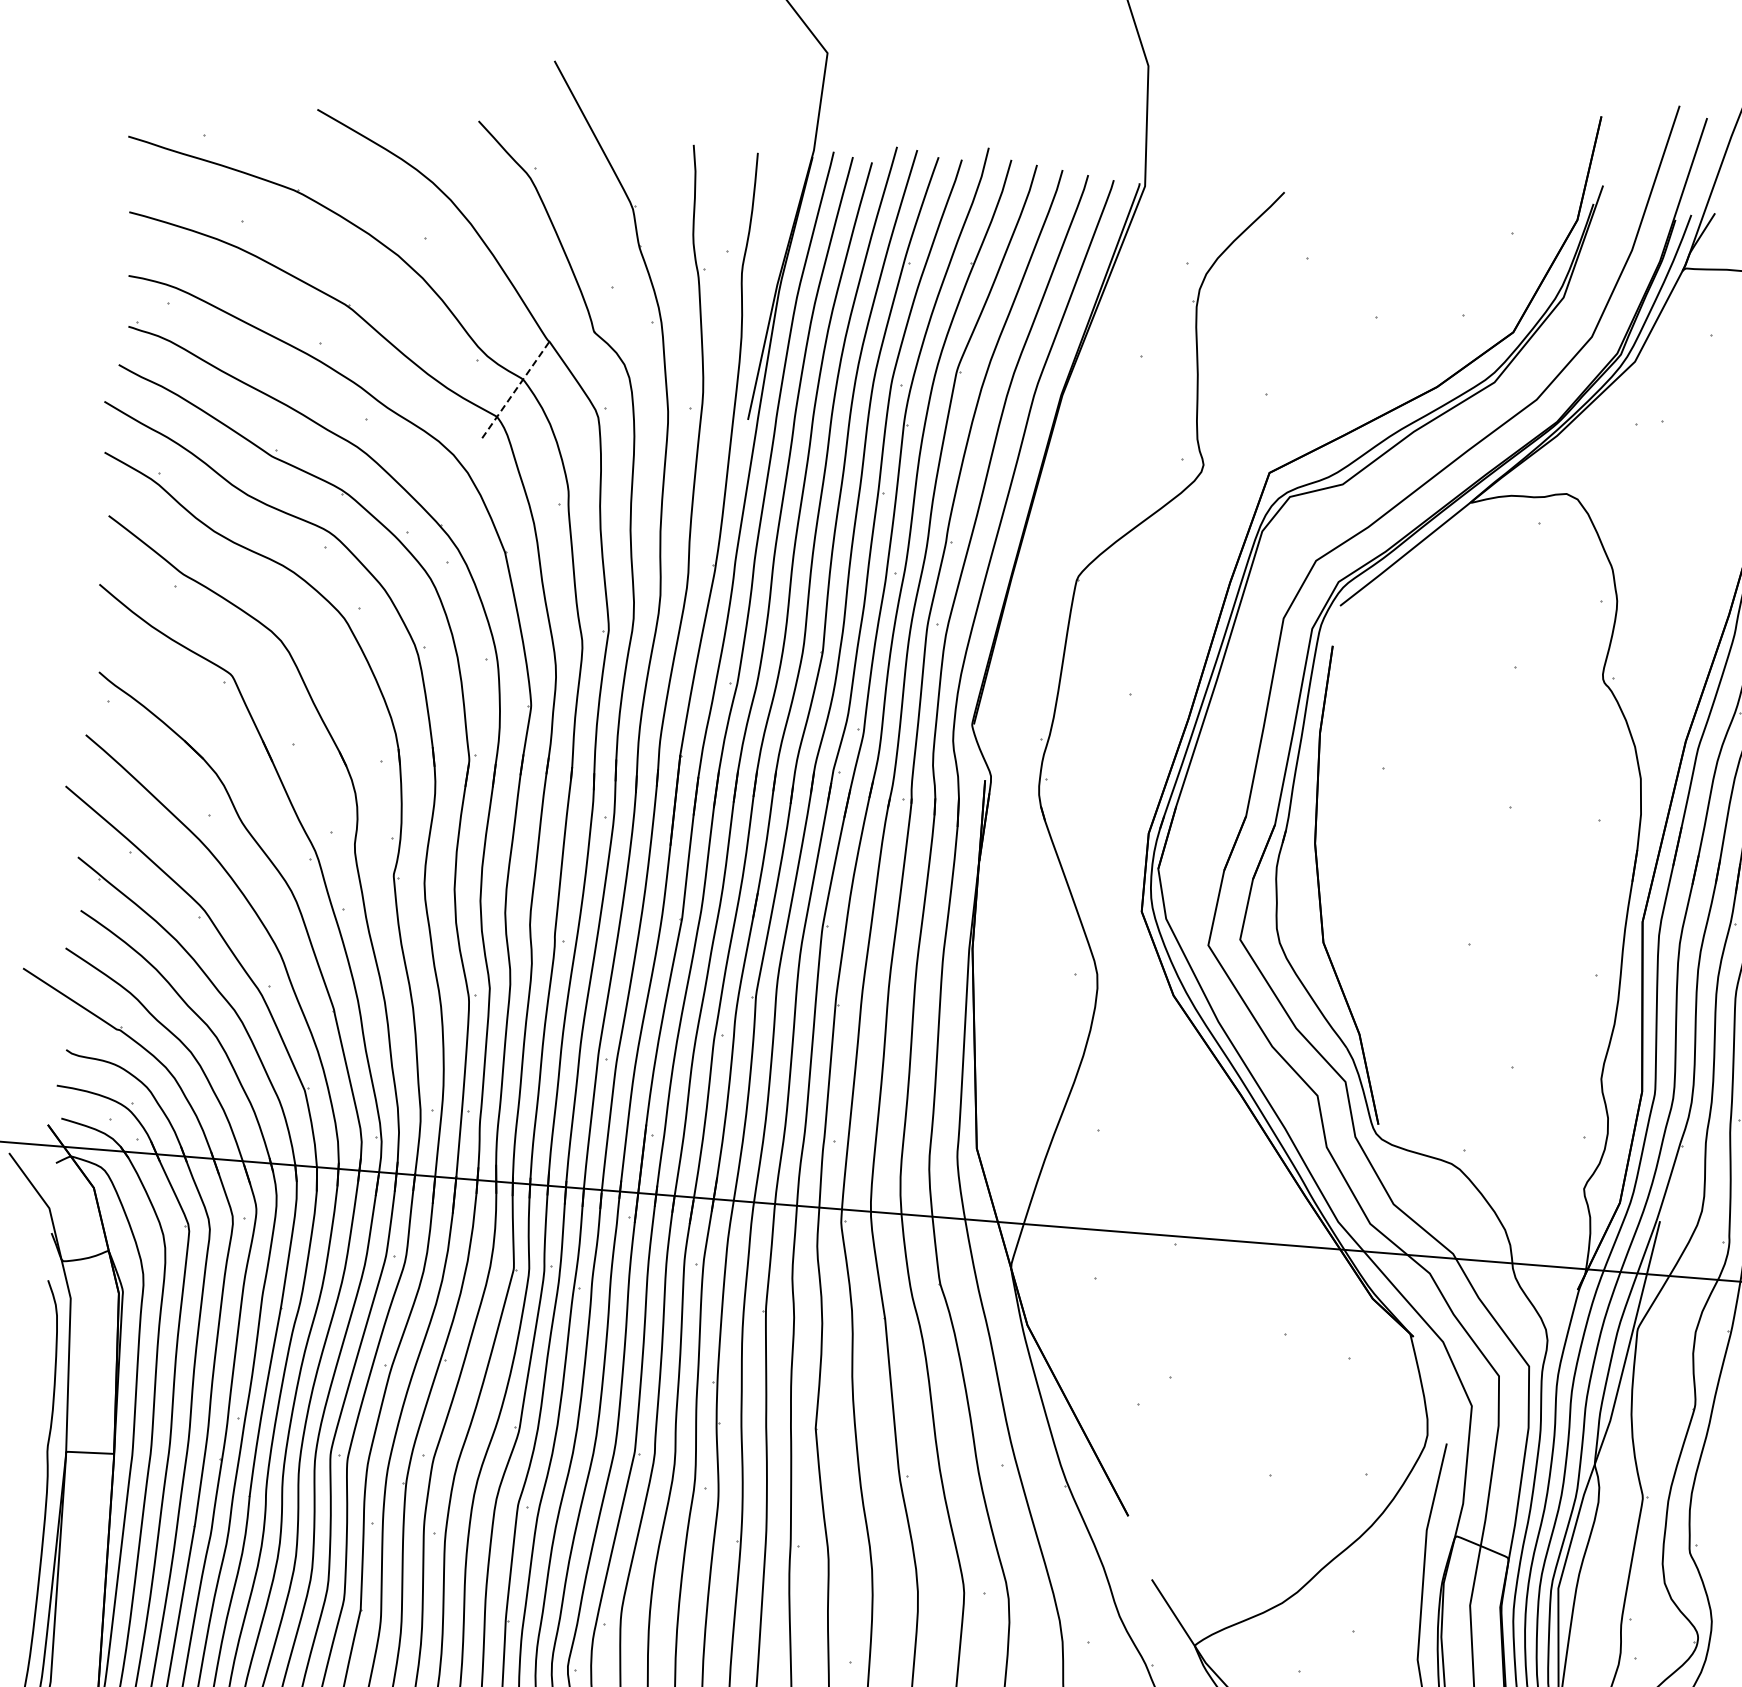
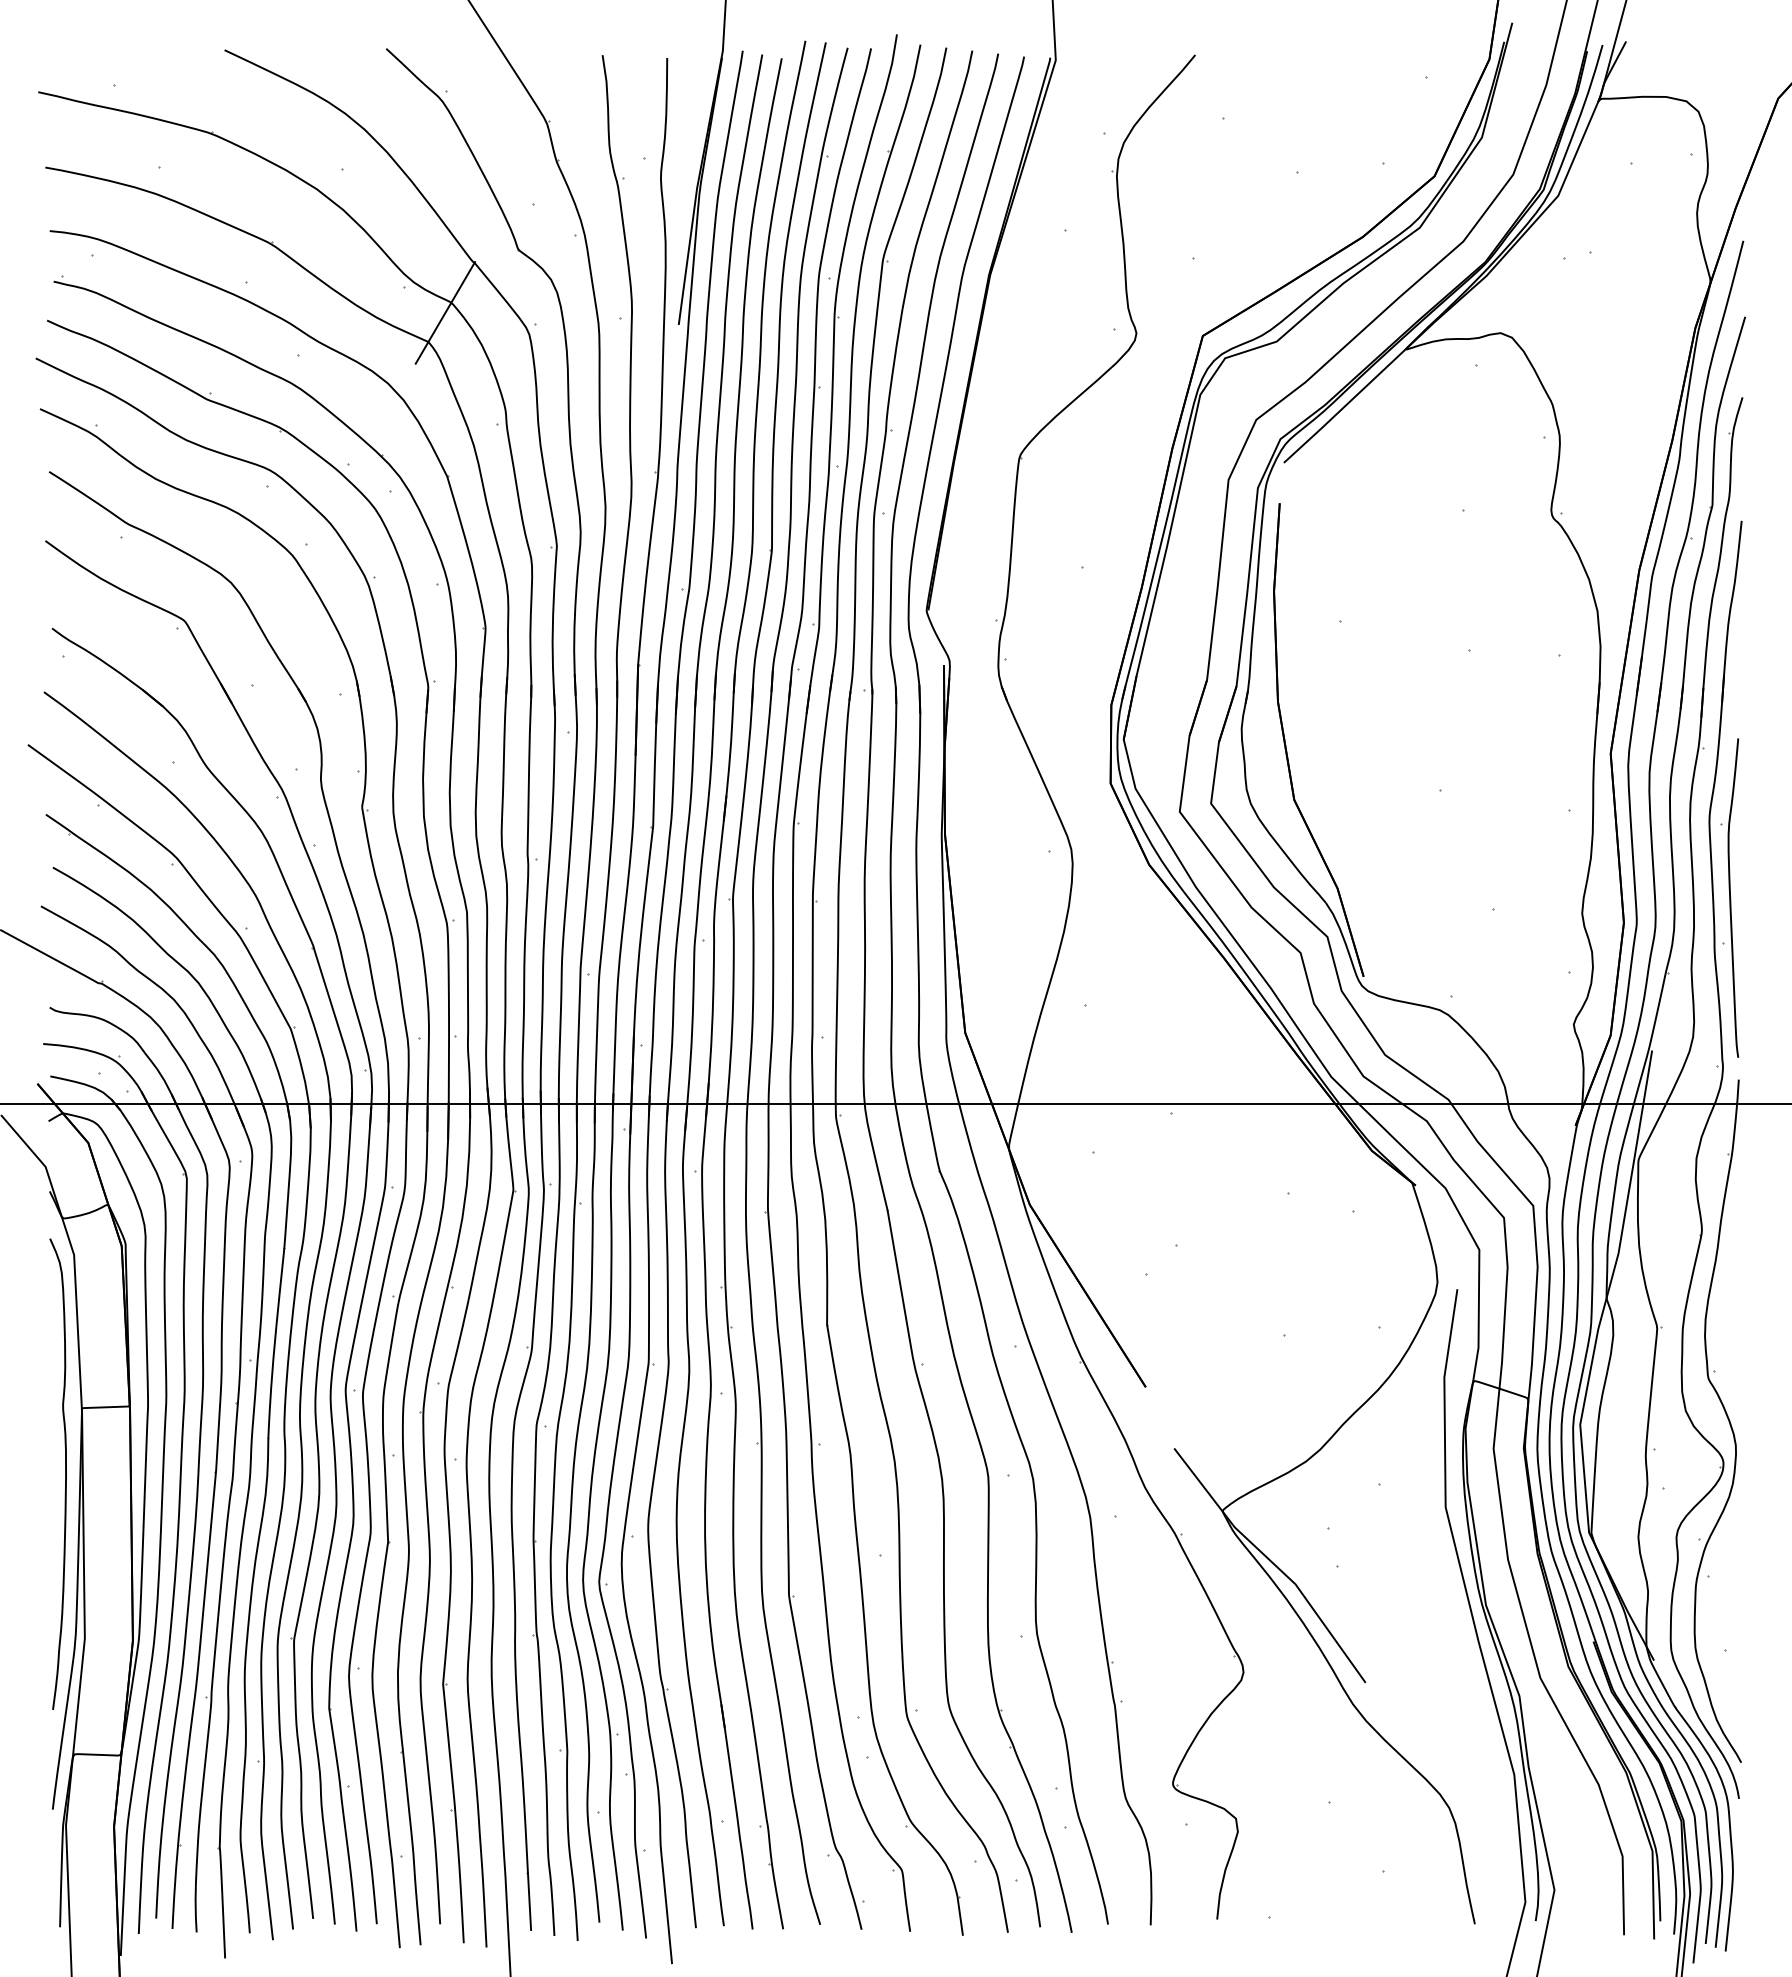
line: (516, 388) -> (445, 312), dashed -> solid

